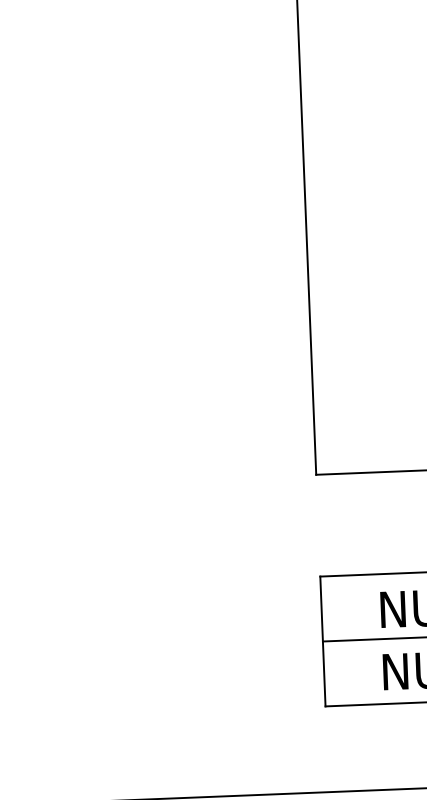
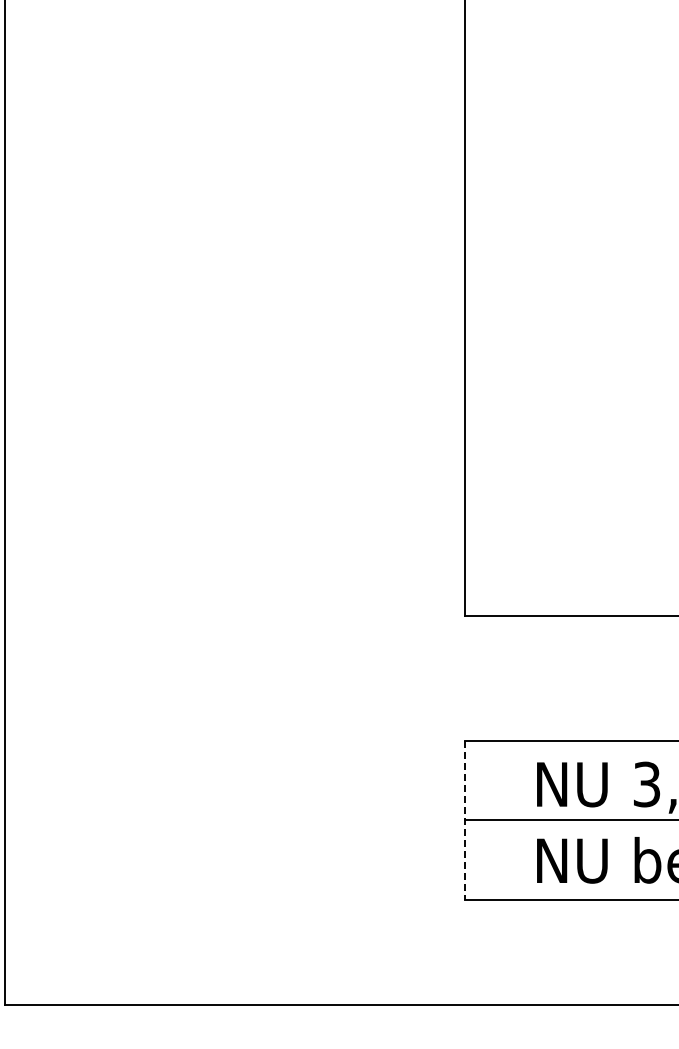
line: (322, 641) -> (464, 820), solid -> dashed

